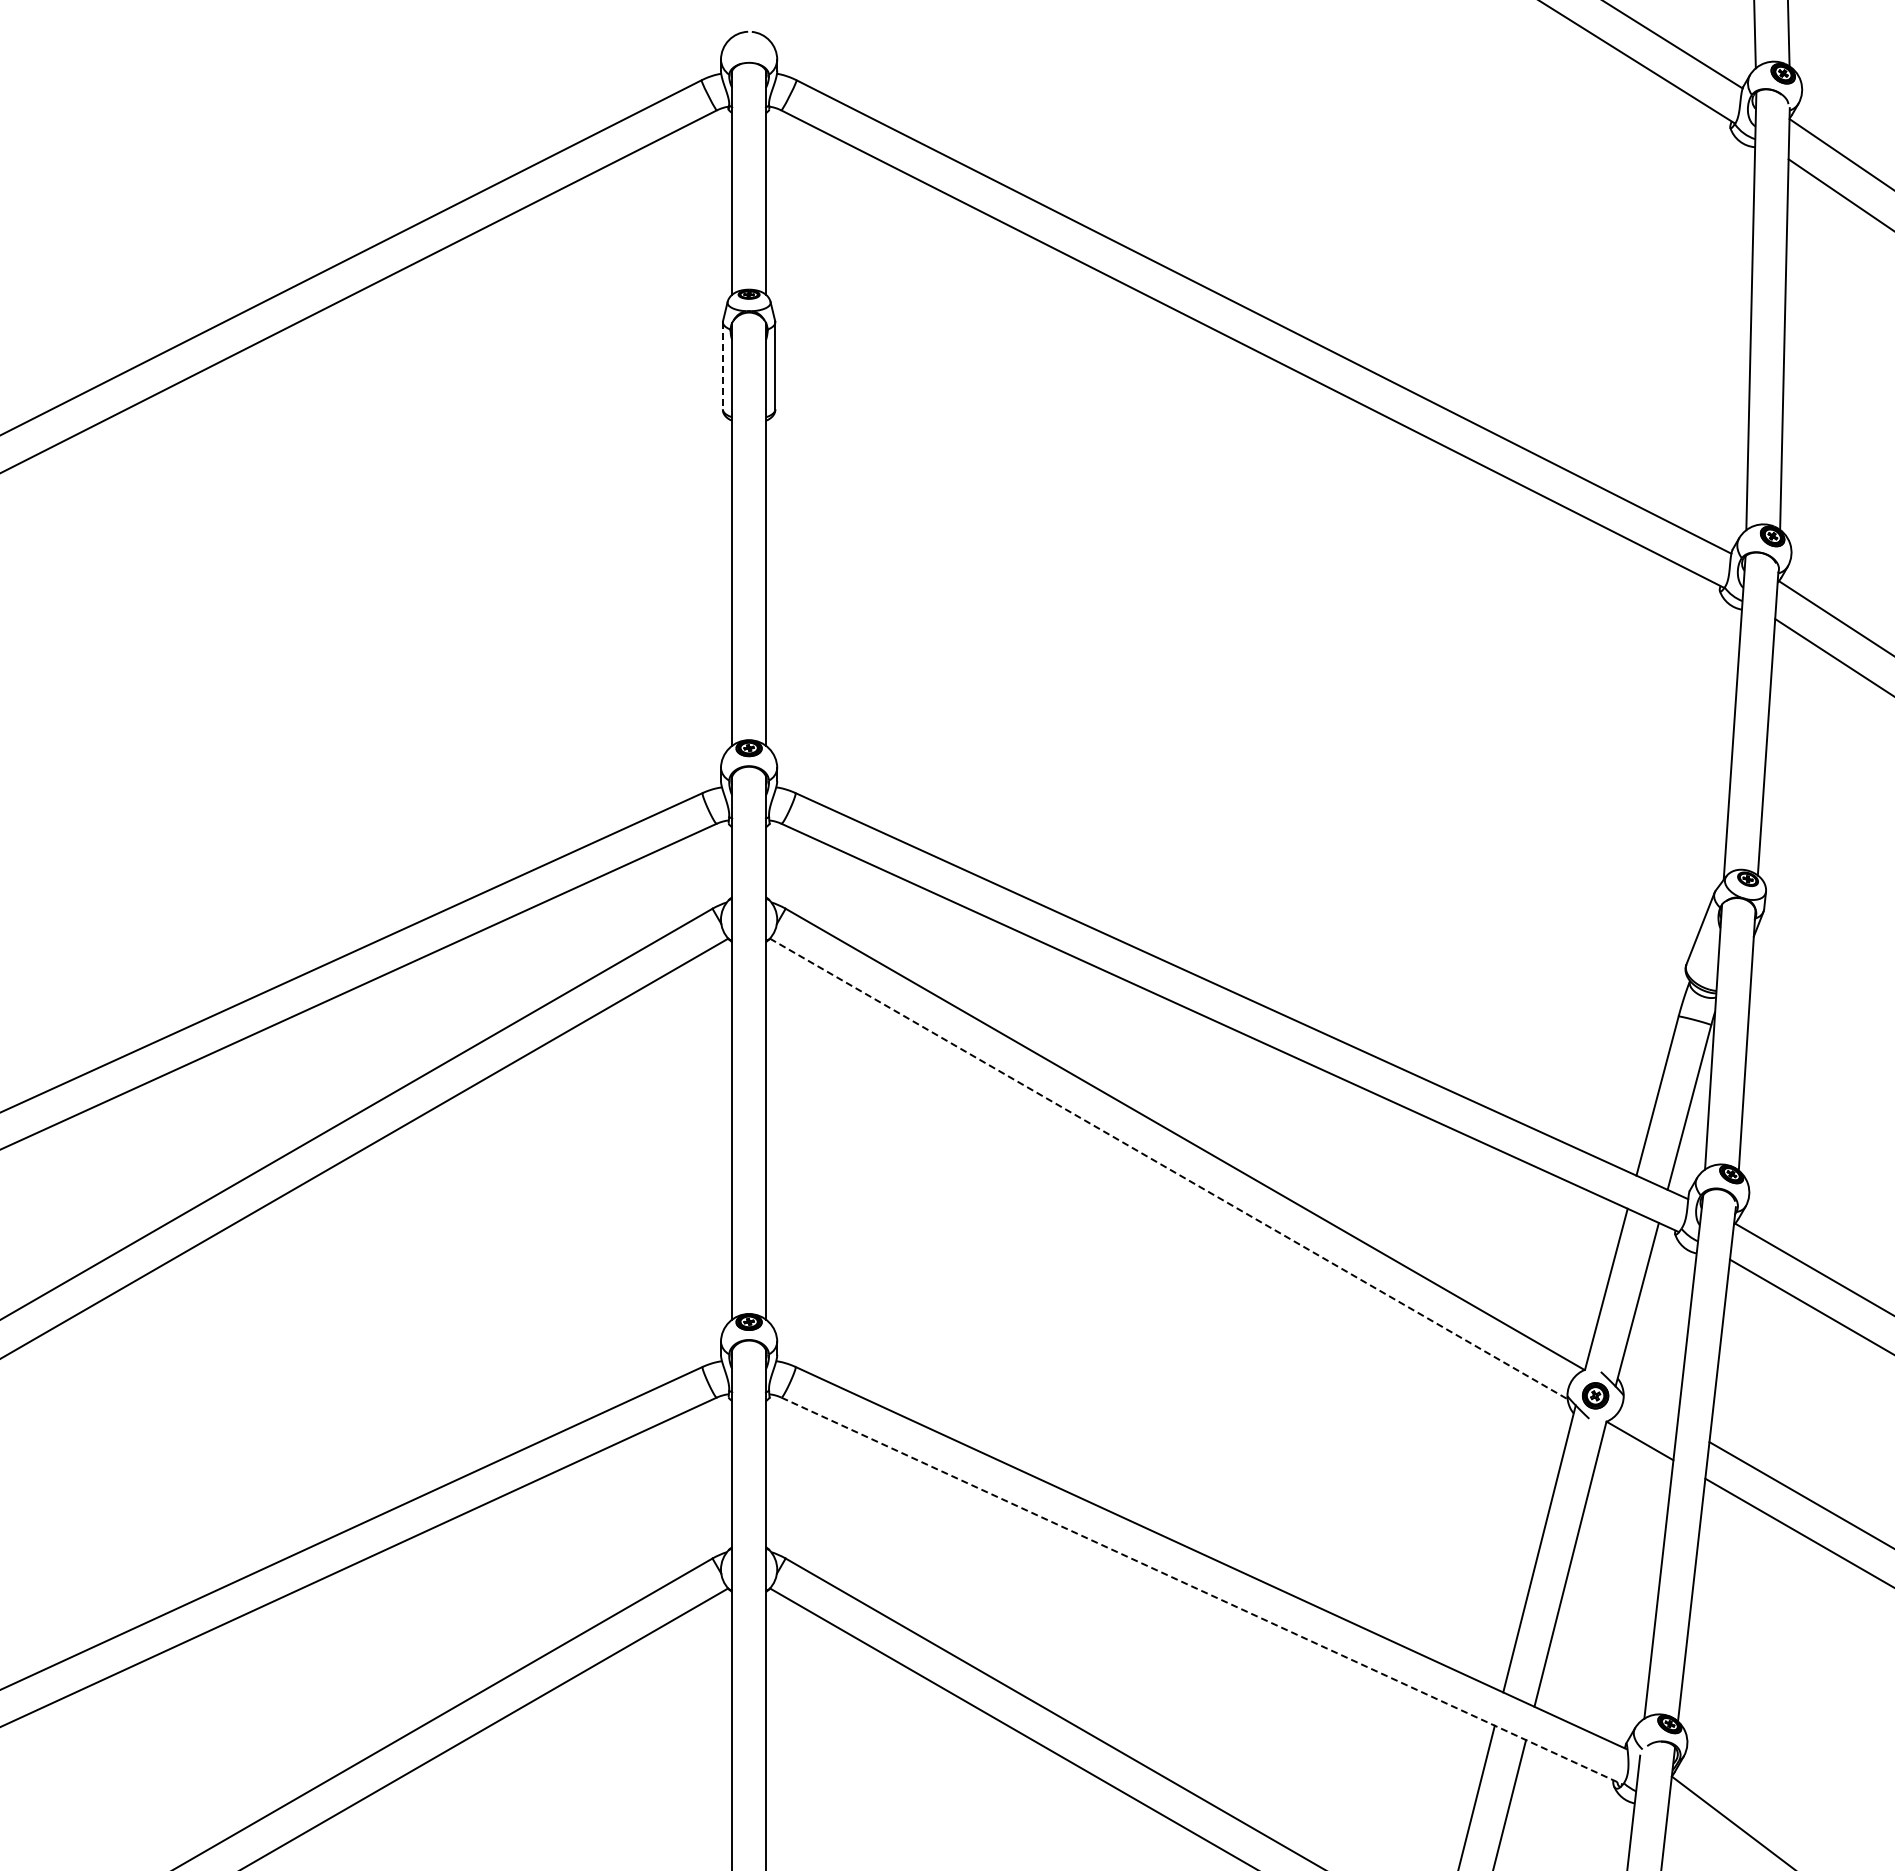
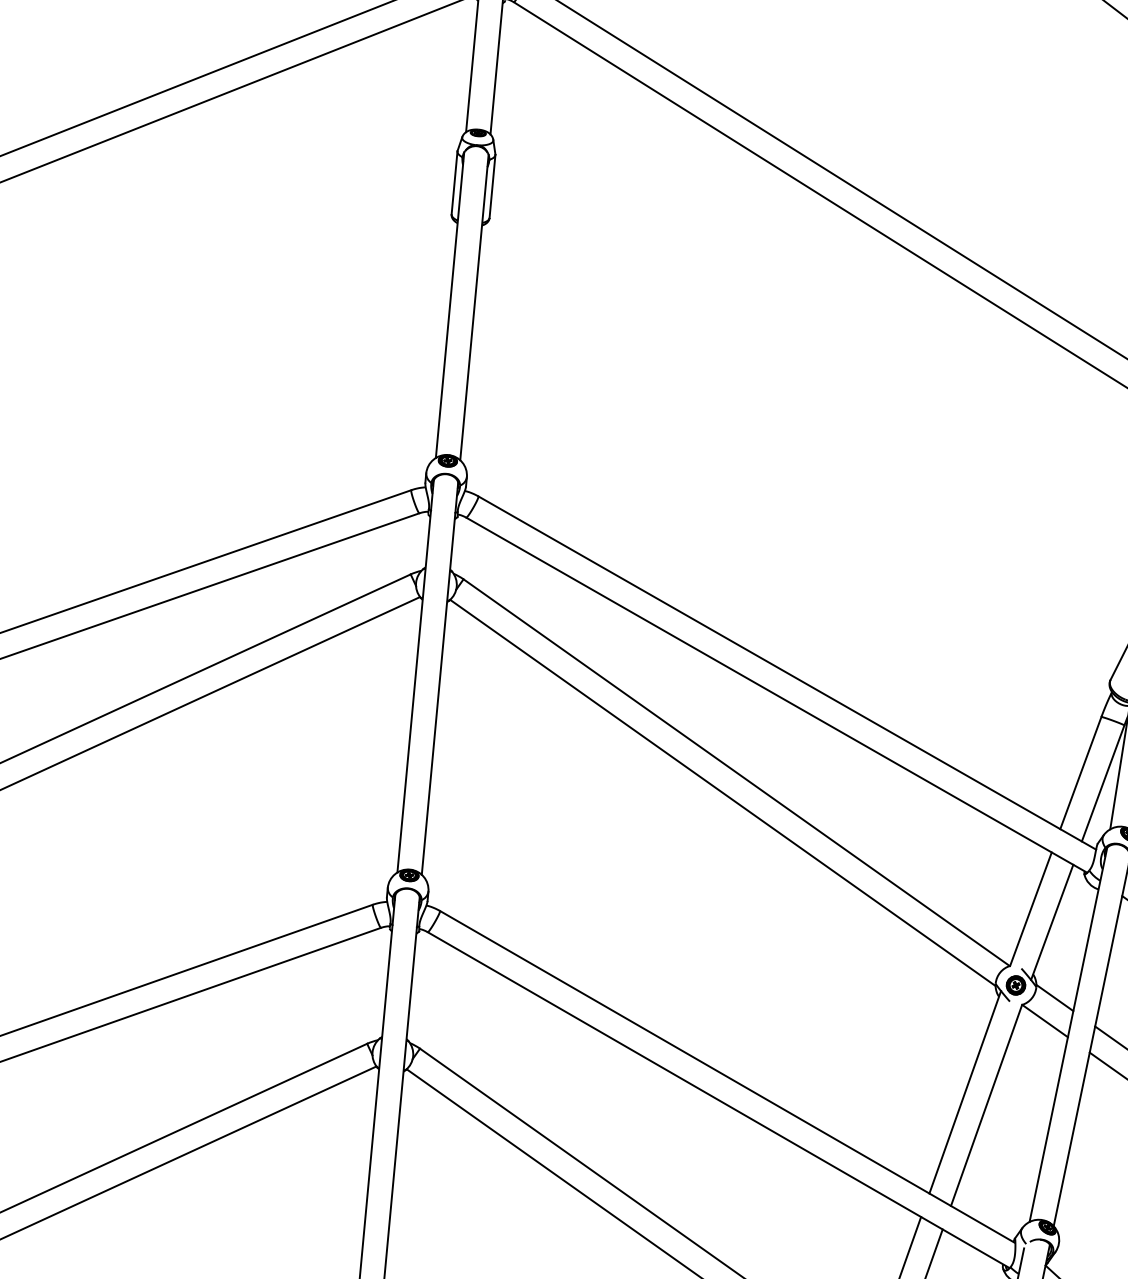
line: (722, 365) -> (454, 182), dashed -> solid
line: (1168, 1168) -> (722, 792), dashed -> solid
line: (1650, 1407) -> (1054, 997), added
line: (1202, 1591) -> (718, 1100), dashed -> solid

